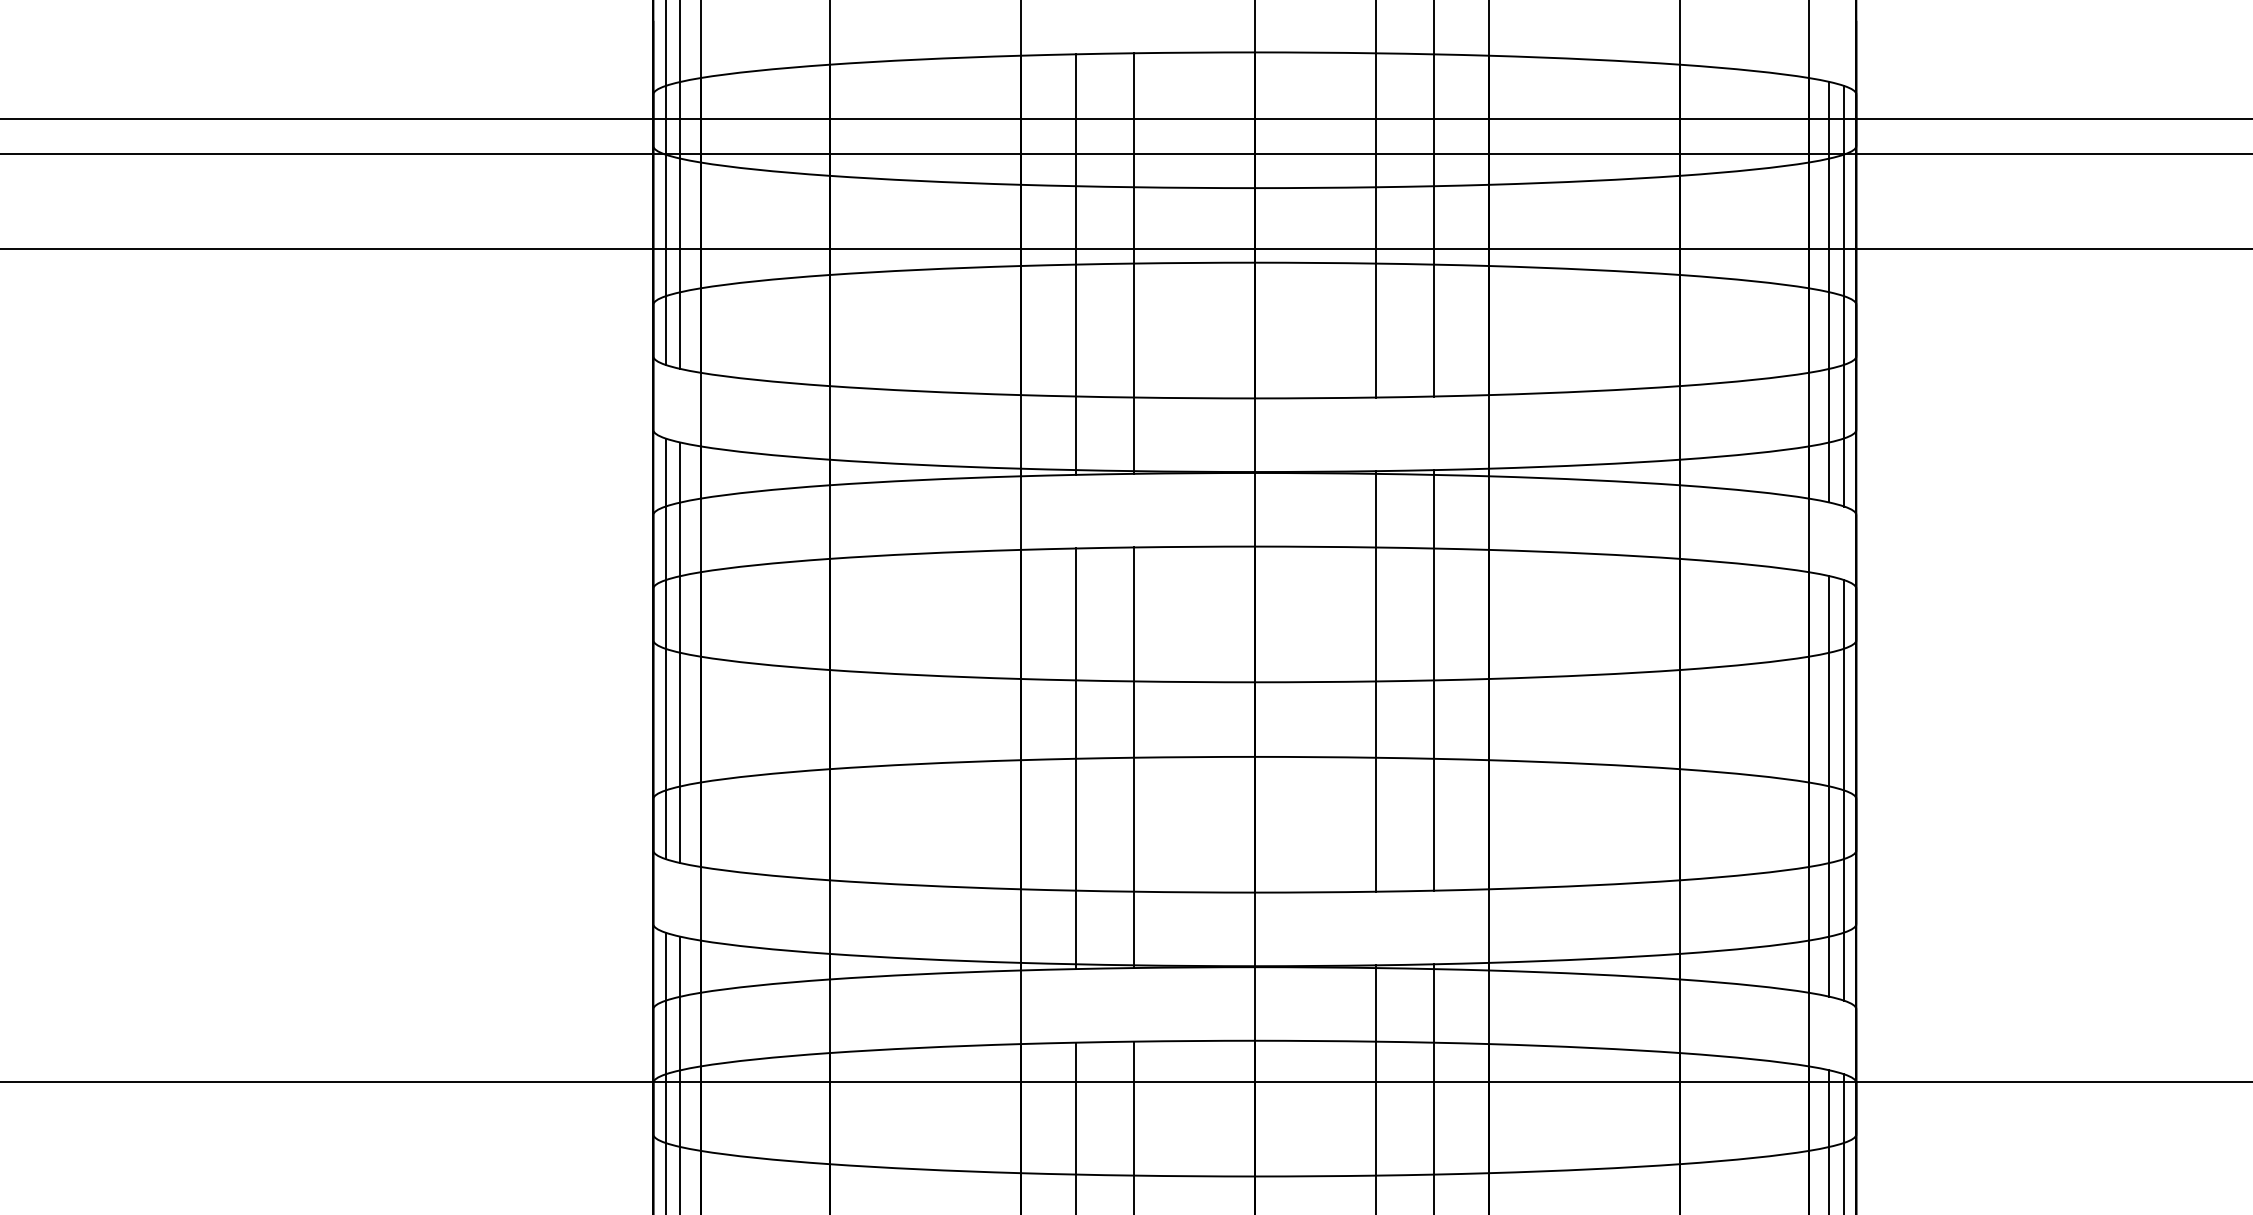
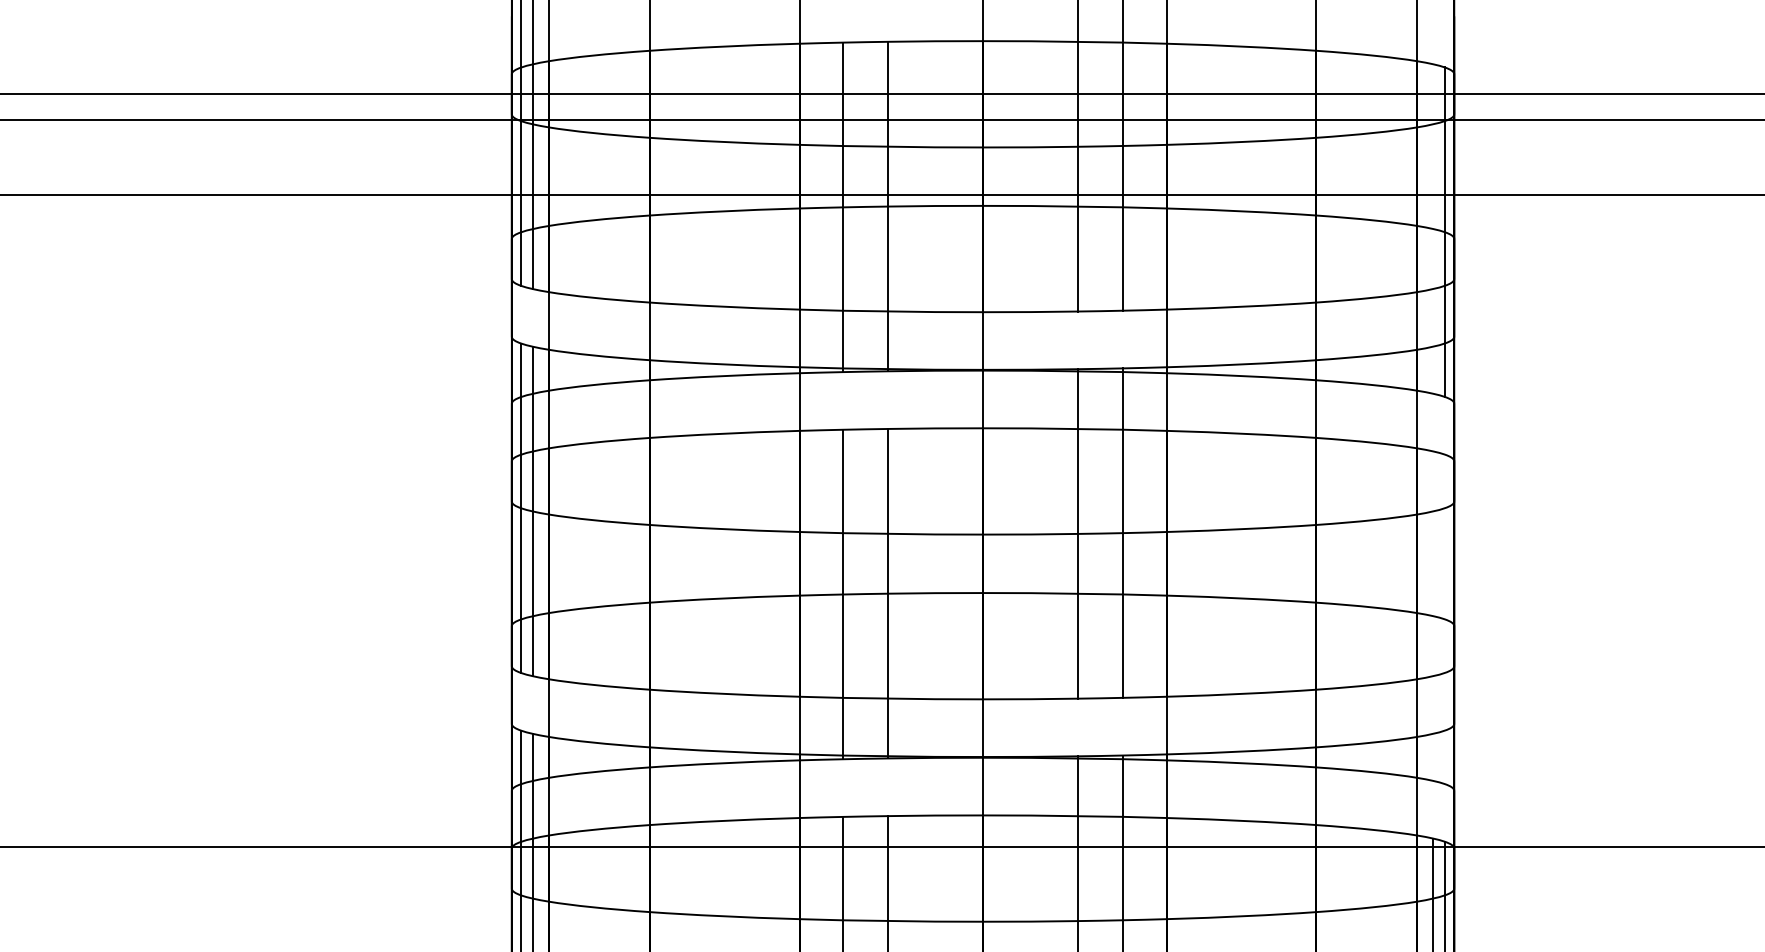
line: (1829, 291) -> (1433, 228), removed
line: (1829, 786) -> (1433, 616), removed
line: (1844, 790) -> (1444, 619), removed

